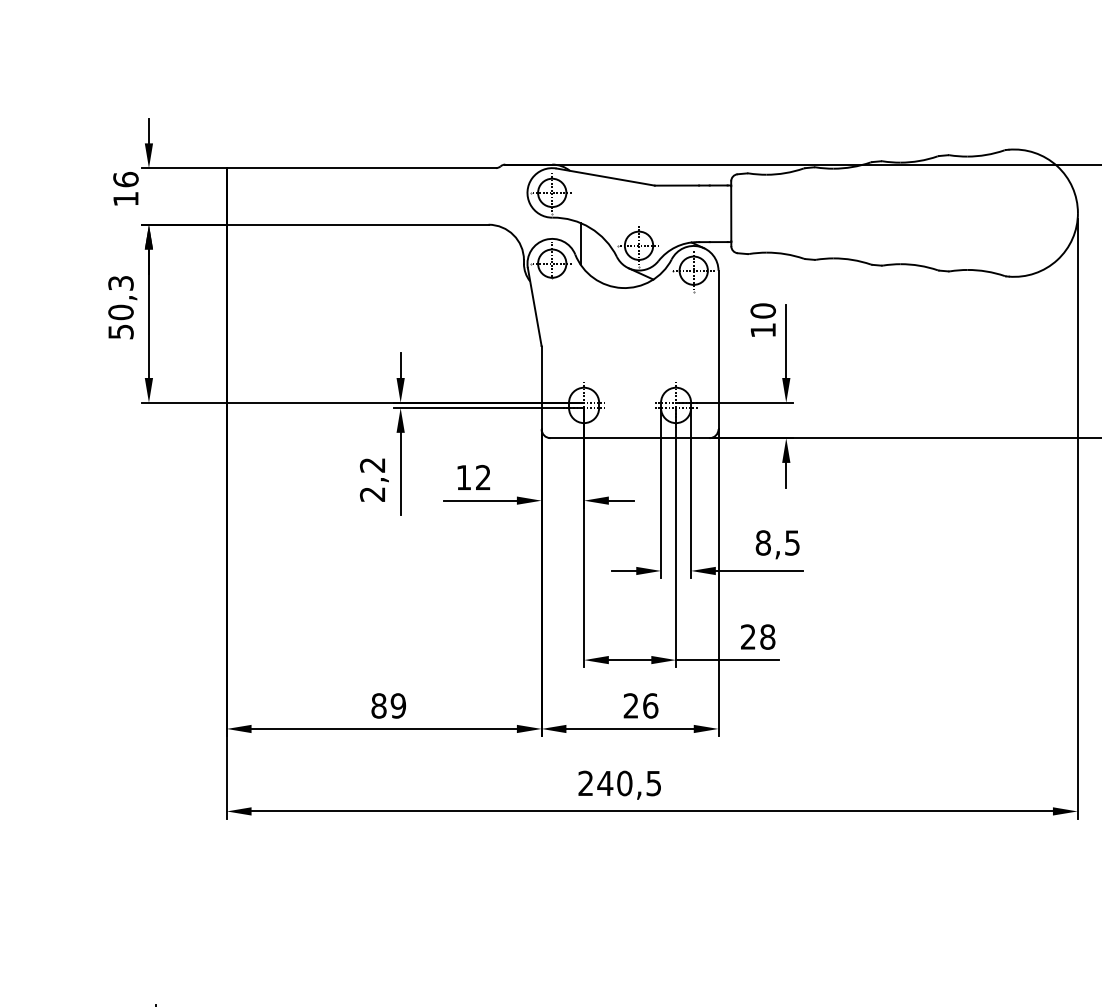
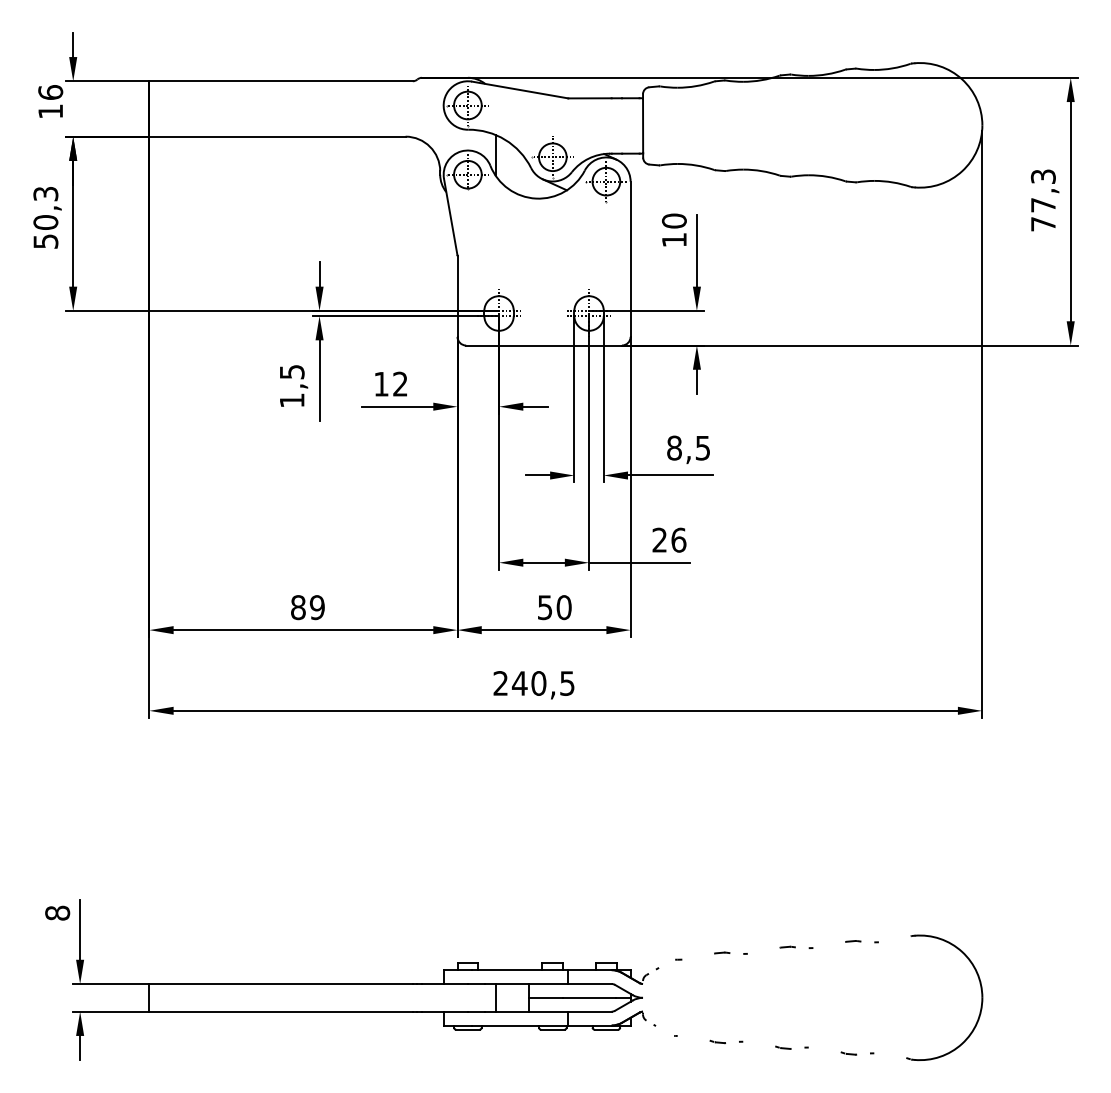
text: (372, 480) -> (291, 386), 2,2 -> 1,5
text: (767, 636) -> (678, 539), 28 -> 26
text: (640, 705) -> (554, 607), 26 -> 50

